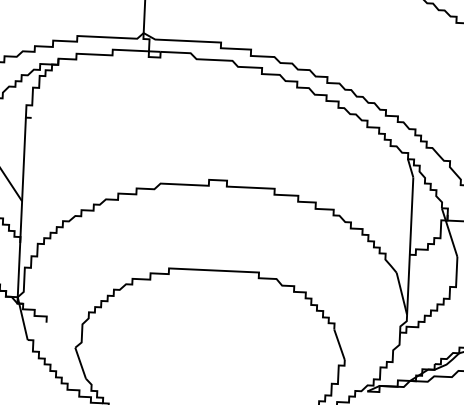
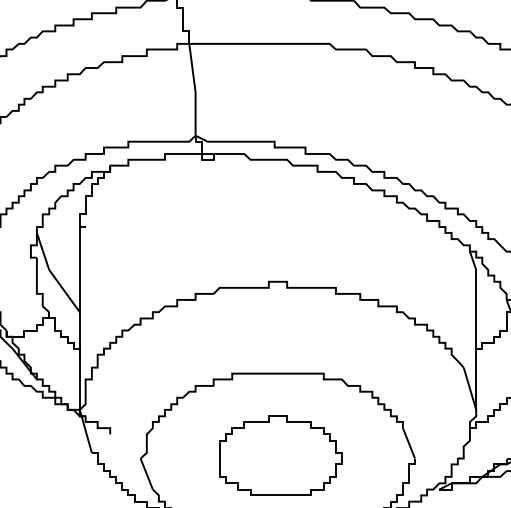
part: (212, 350) -> (280, 455), added

